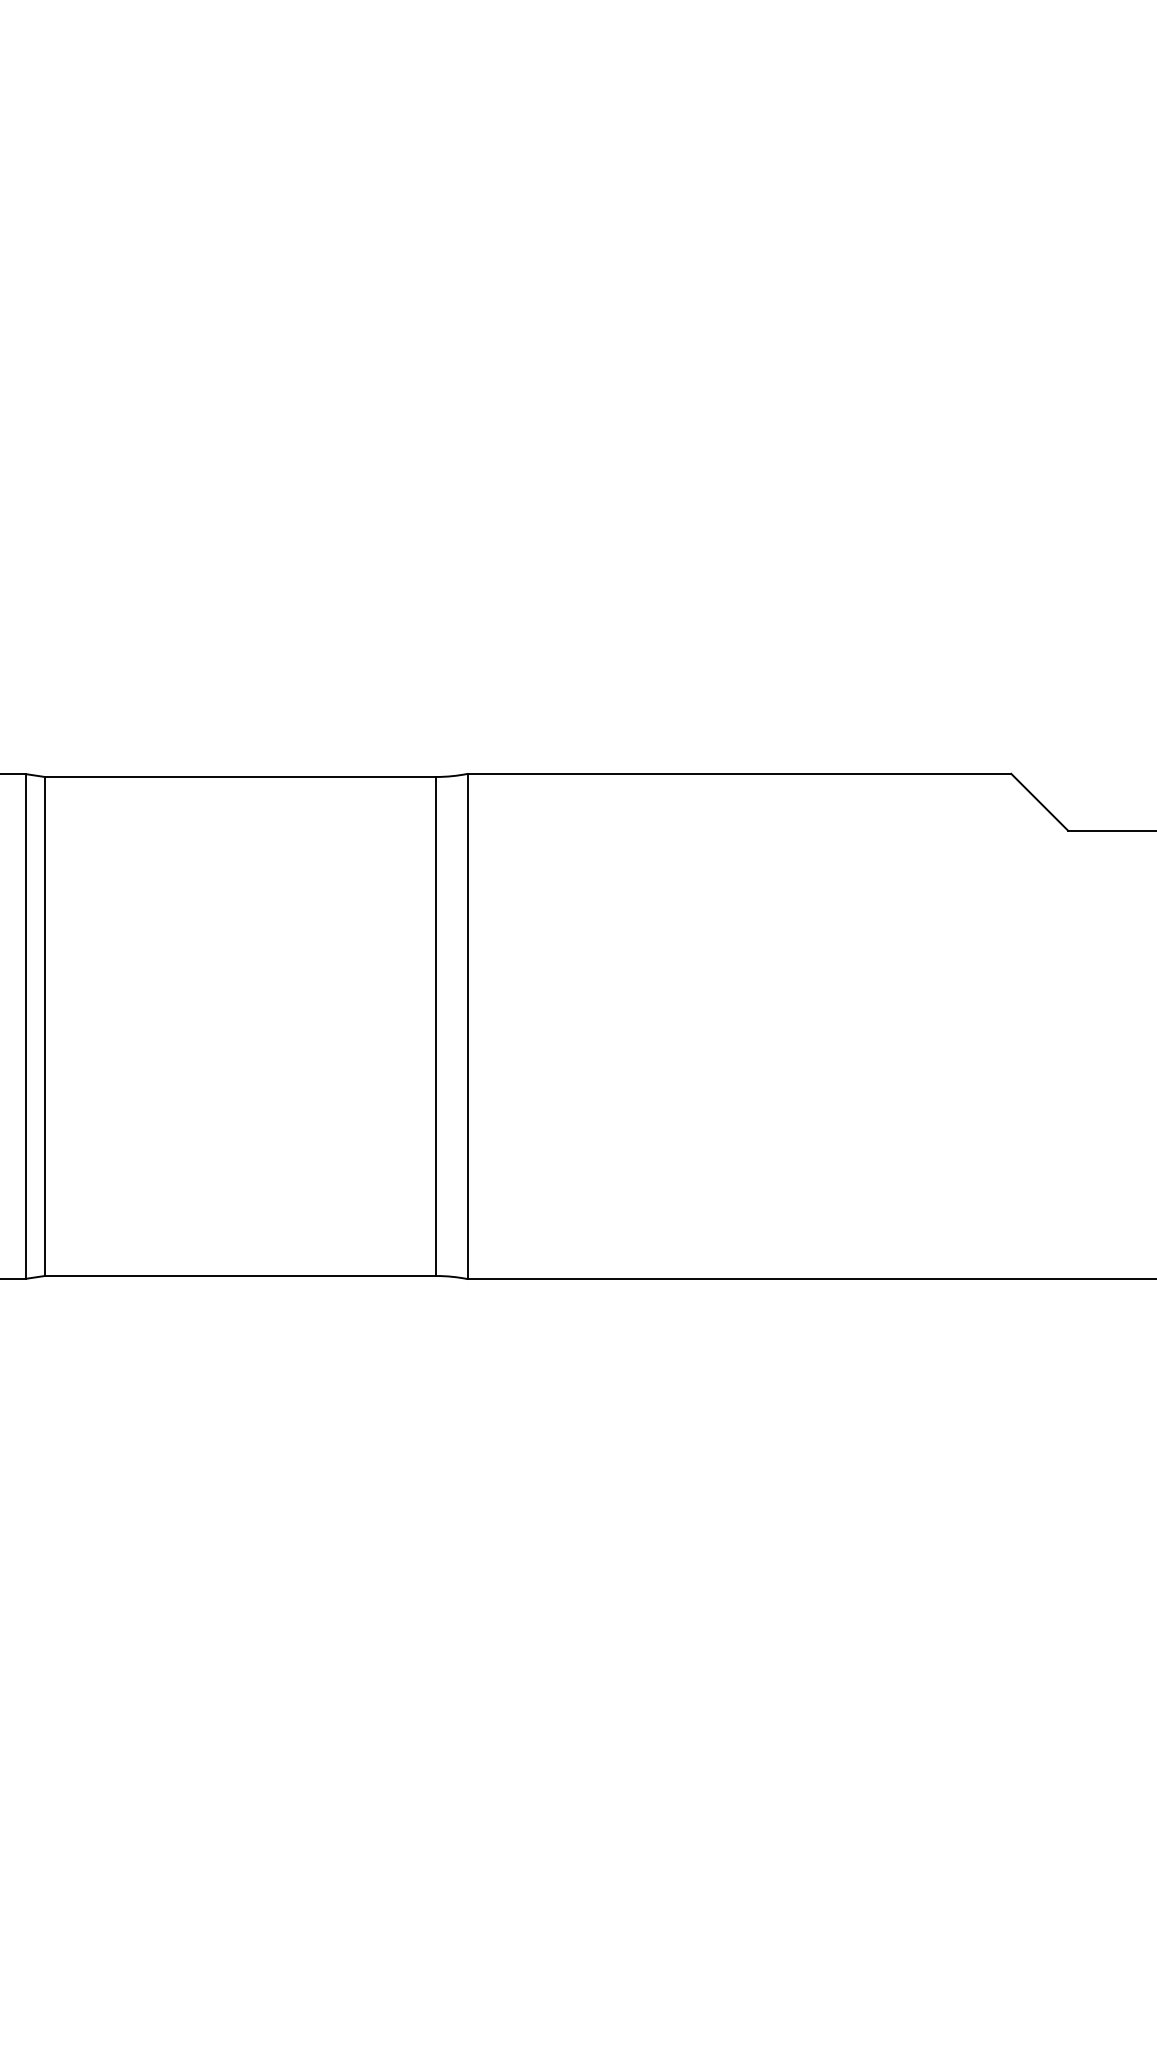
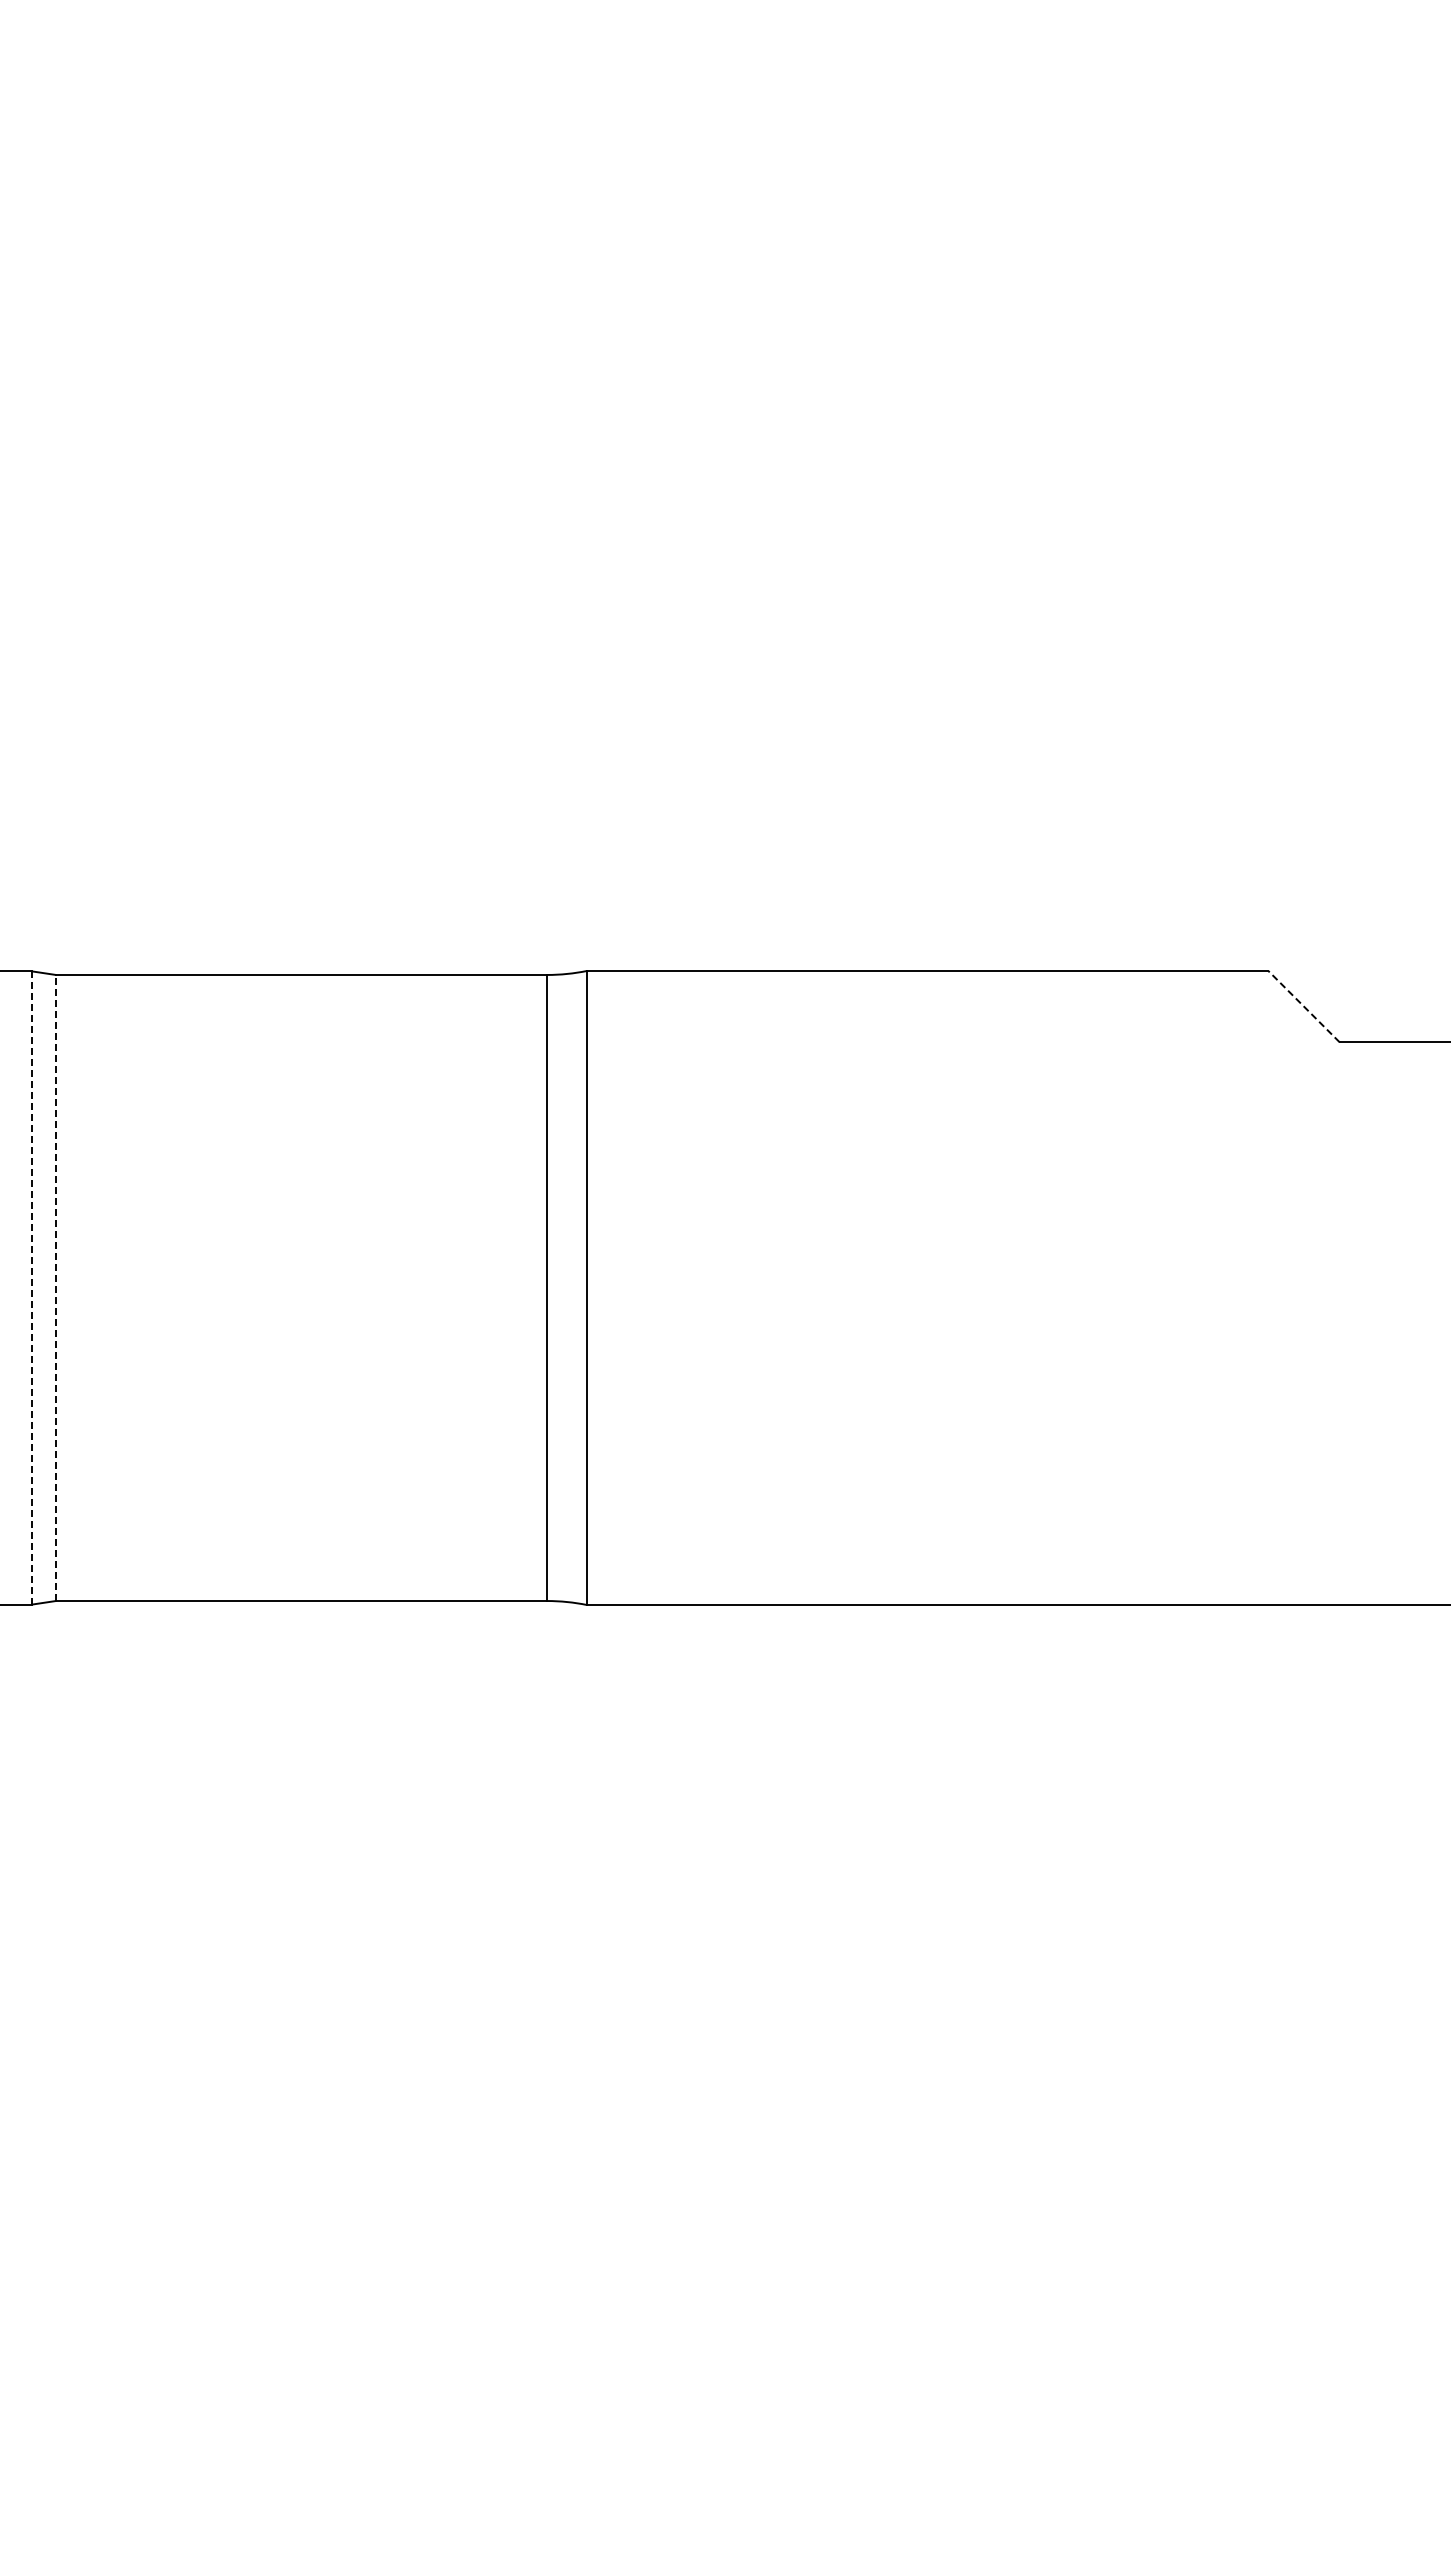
line: (1039, 802) -> (1303, 1006), solid -> dashed
line: (26, 1026) -> (32, 1288), solid -> dashed
line: (44, 1026) -> (55, 1287), solid -> dashed

